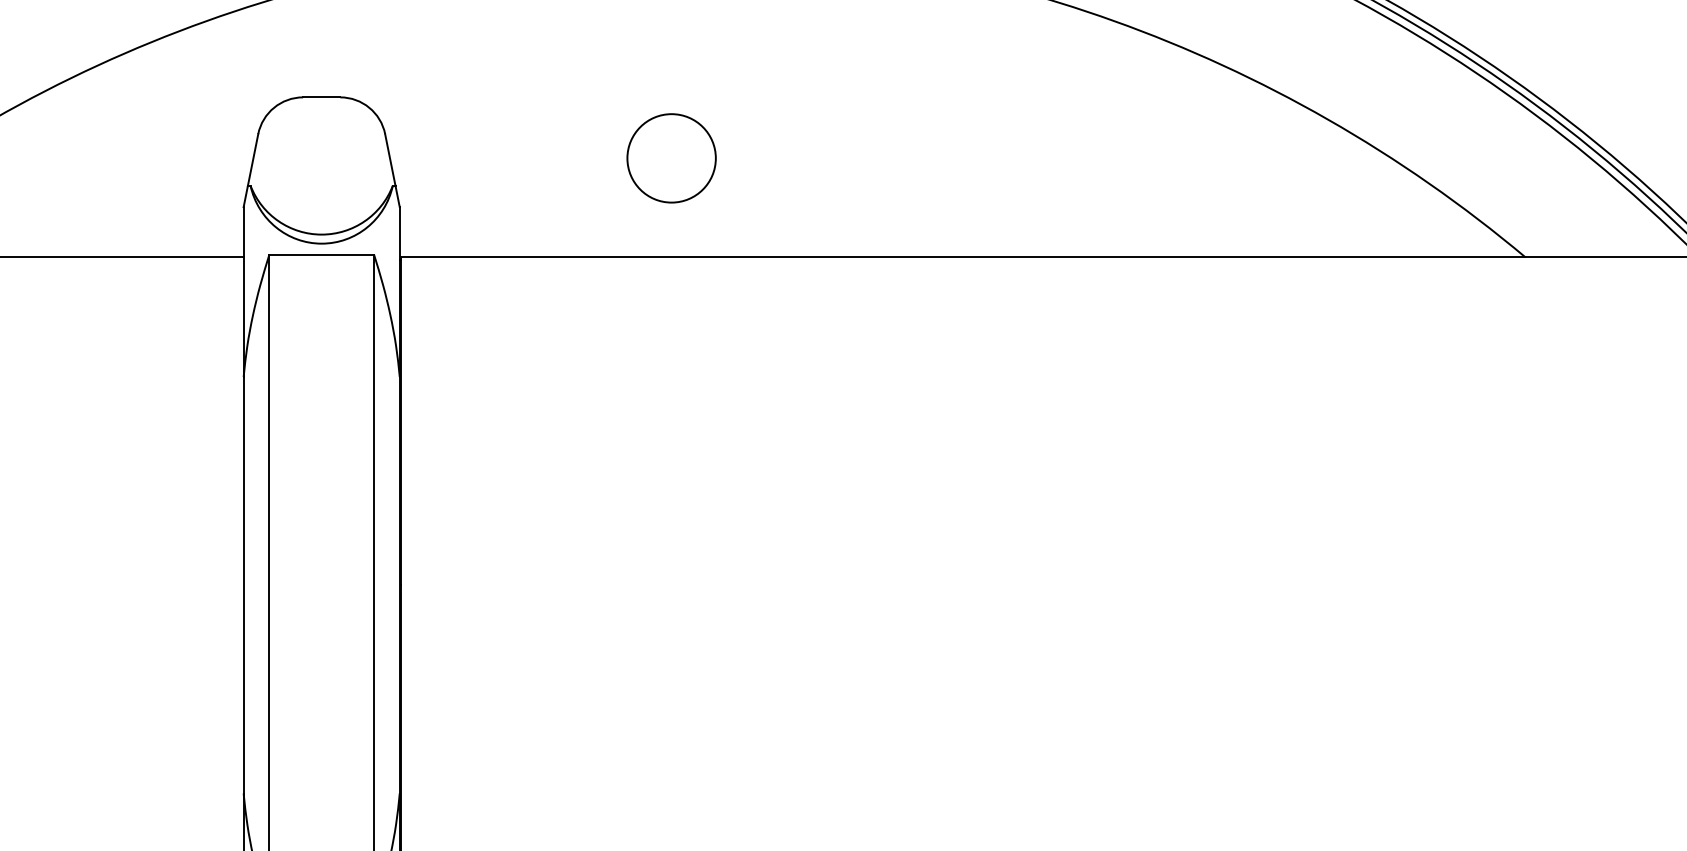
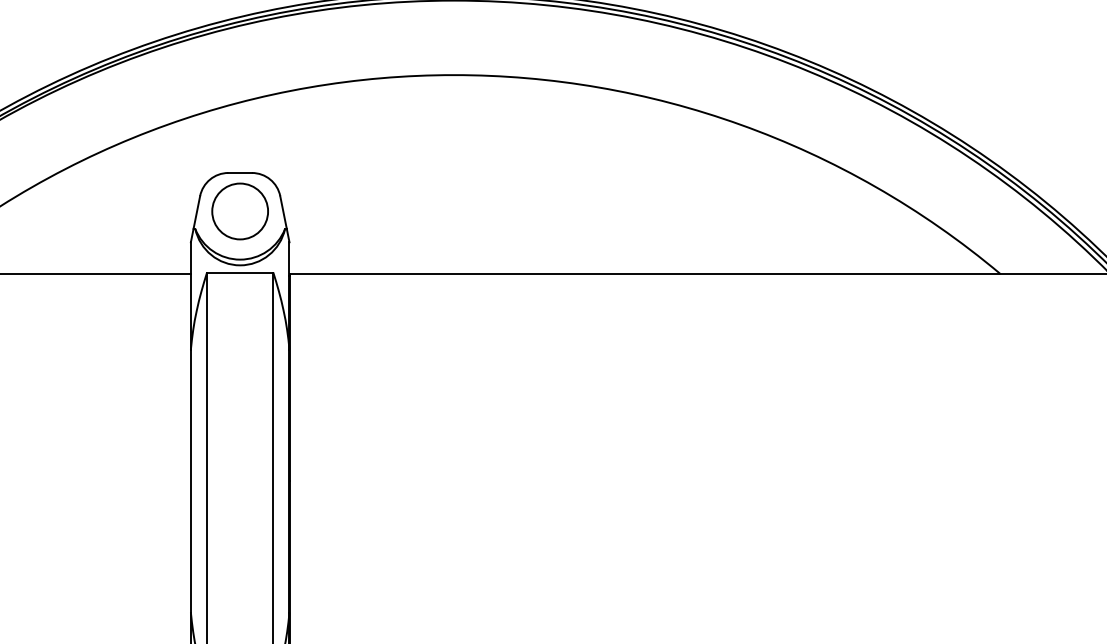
circle: (670, 158) -> (239, 211), moved

